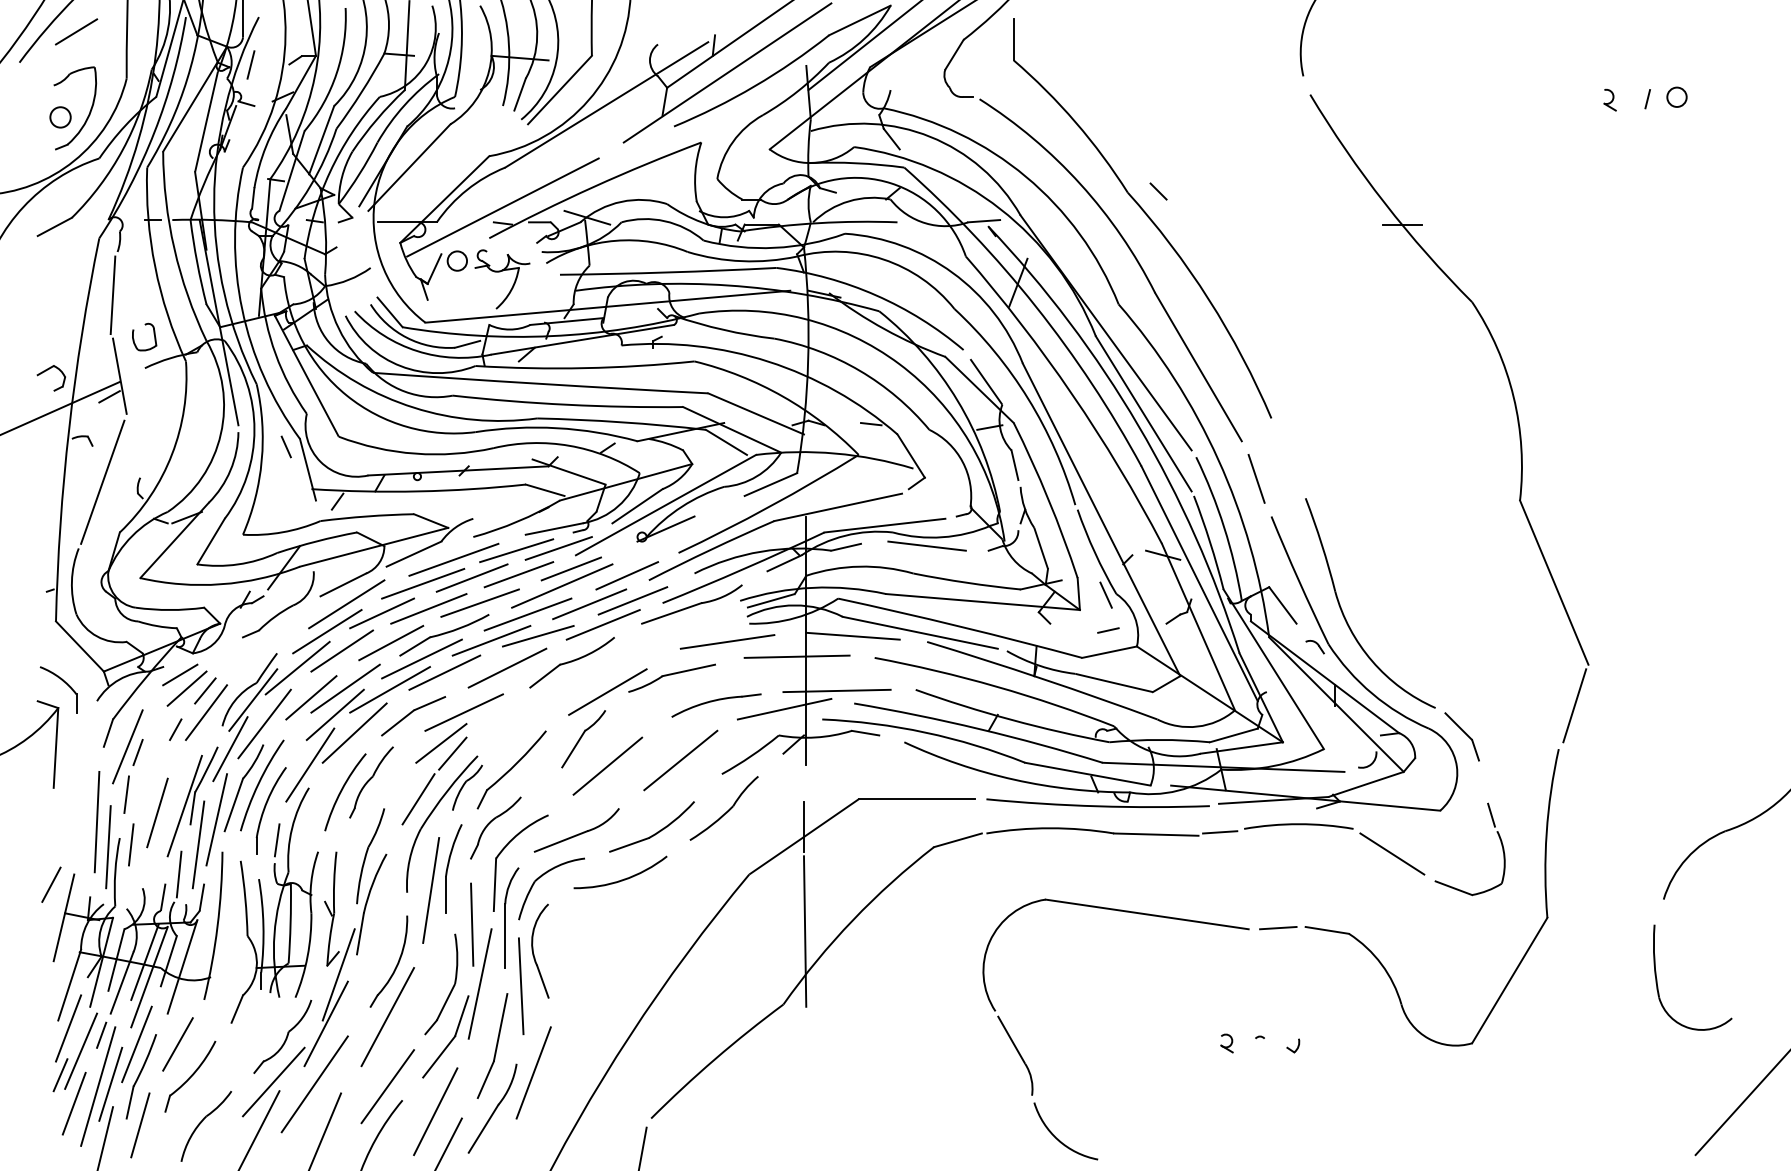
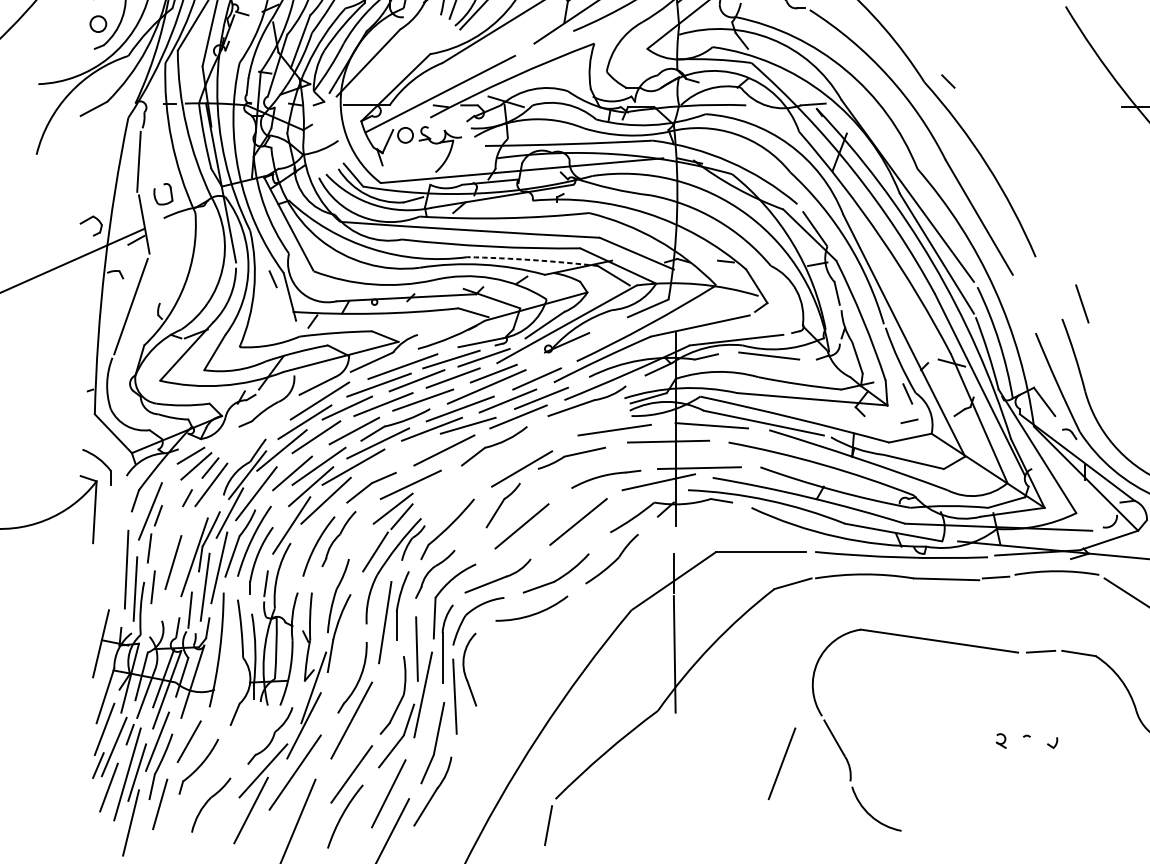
arc: (621, 422) -> (532, 260), solid -> dashed
line: (1256, 478) -> (1082, 303), moved
line: (444, 672) -> (395, 453), removed
line: (51, 884) -> (91, 617), removed
line: (533, 1072) -> (781, 763), moved

